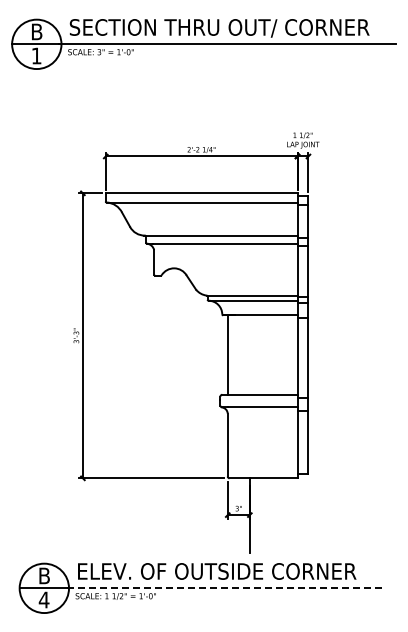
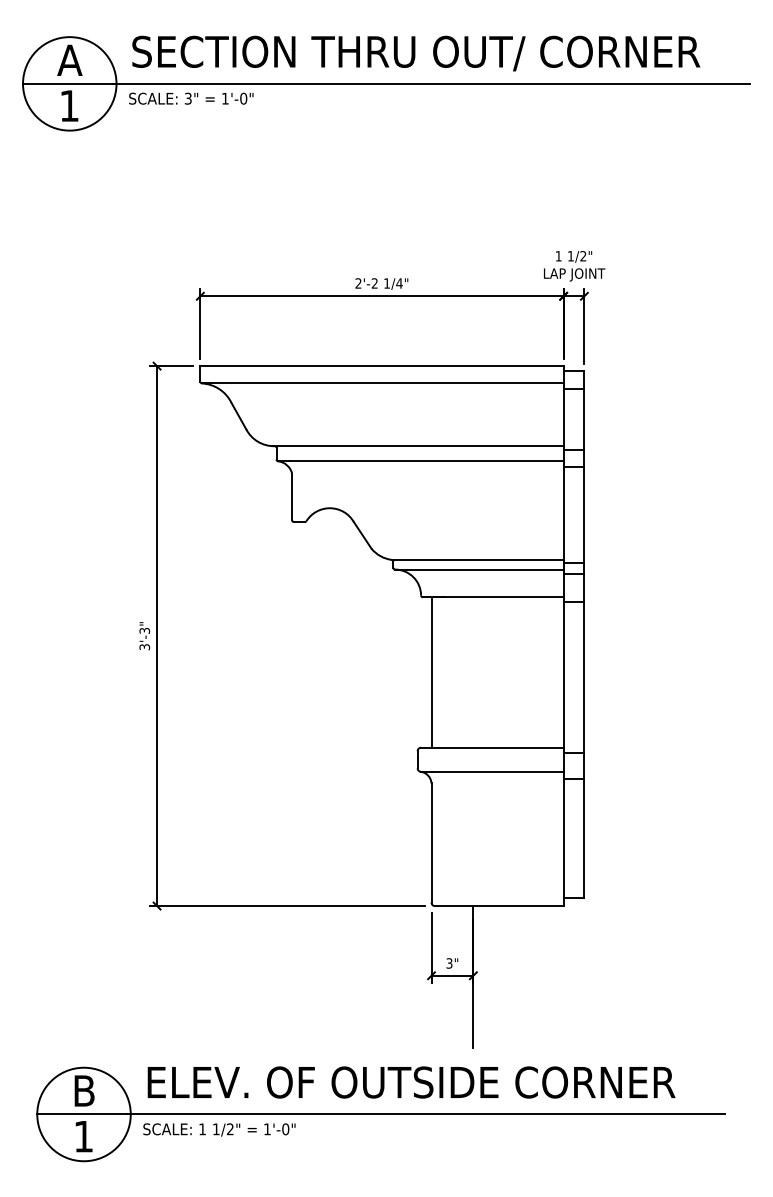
text: (36, 31) -> (69, 59), B -> A
line: (224, 588) -> (425, 1114), dashed -> solid
text: (43, 599) -> (82, 1135), 4 -> 1

